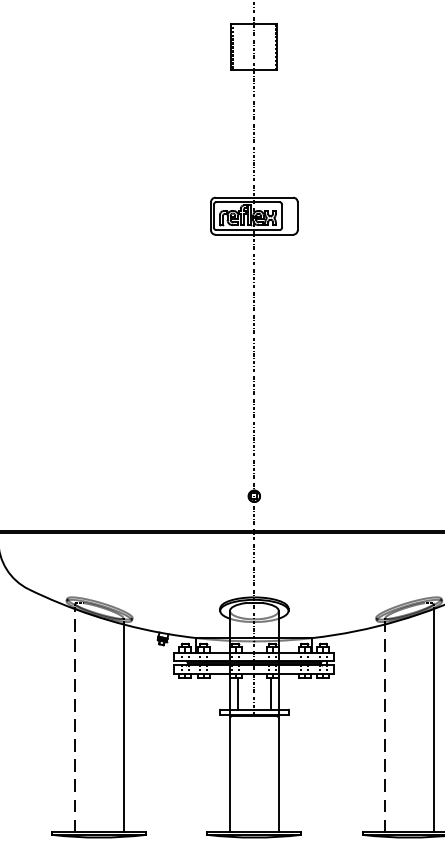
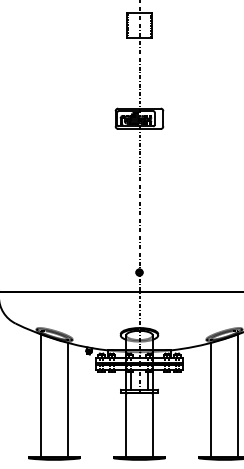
line: (74, 720) -> (40, 395), dashed -> solid
line: (385, 727) -> (211, 399), dashed -> solid

